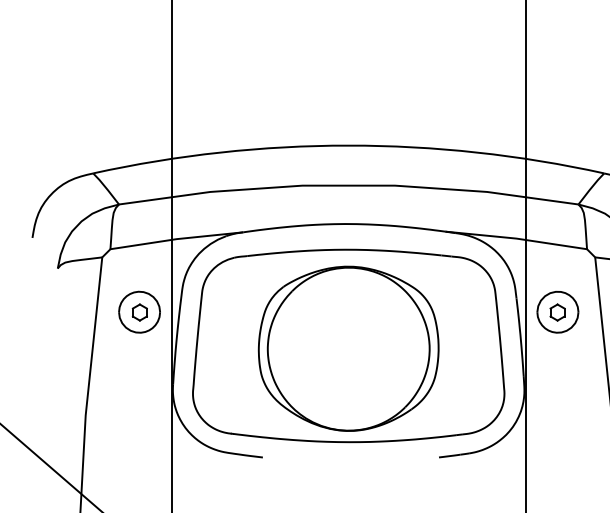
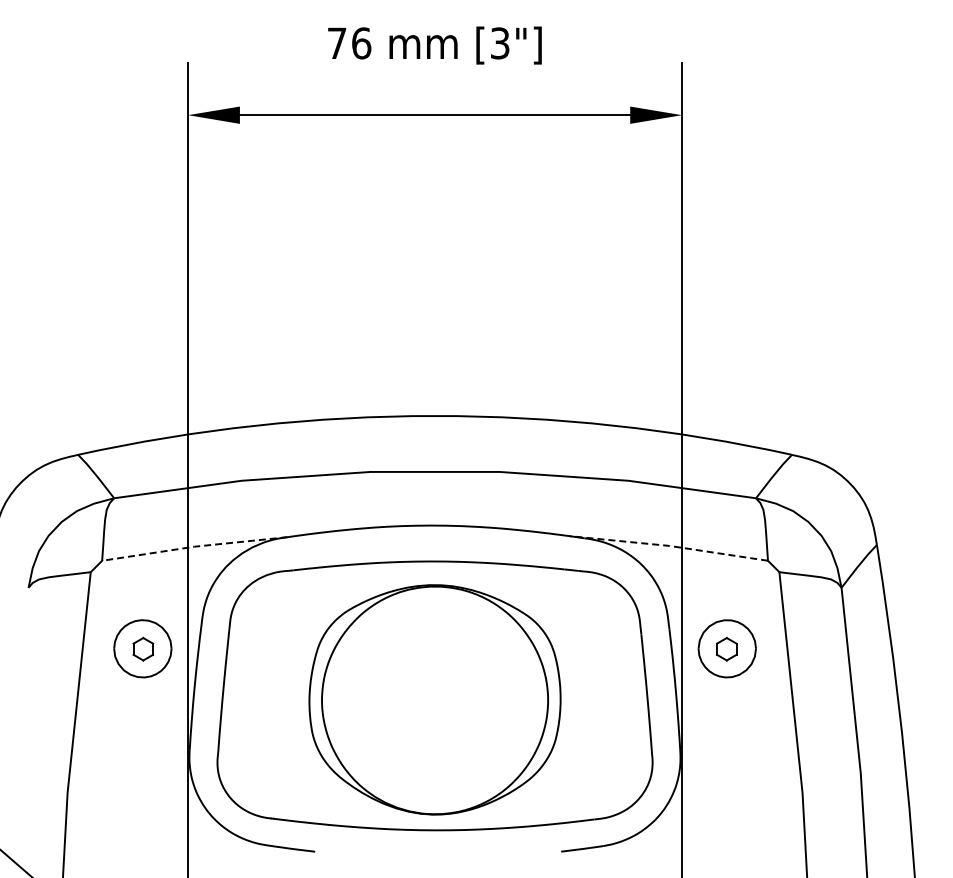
line: (516, 238) -> (669, 545), solid -> dashed
line: (176, 239) -> (194, 546), solid -> dashed

